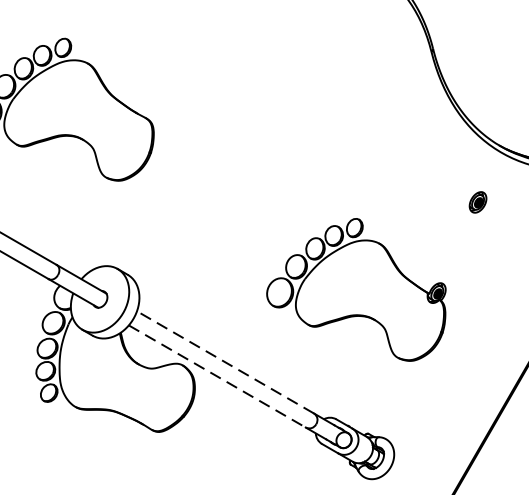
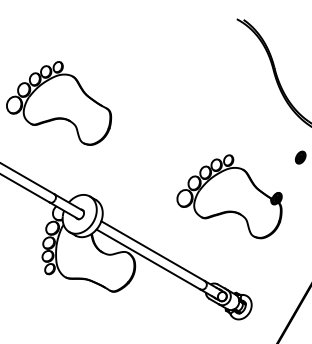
part: (356, 289) -> (229, 196), moved
line: (226, 362) -> (153, 251), dashed -> solid
line: (217, 376) -> (148, 259), dashed -> solid

